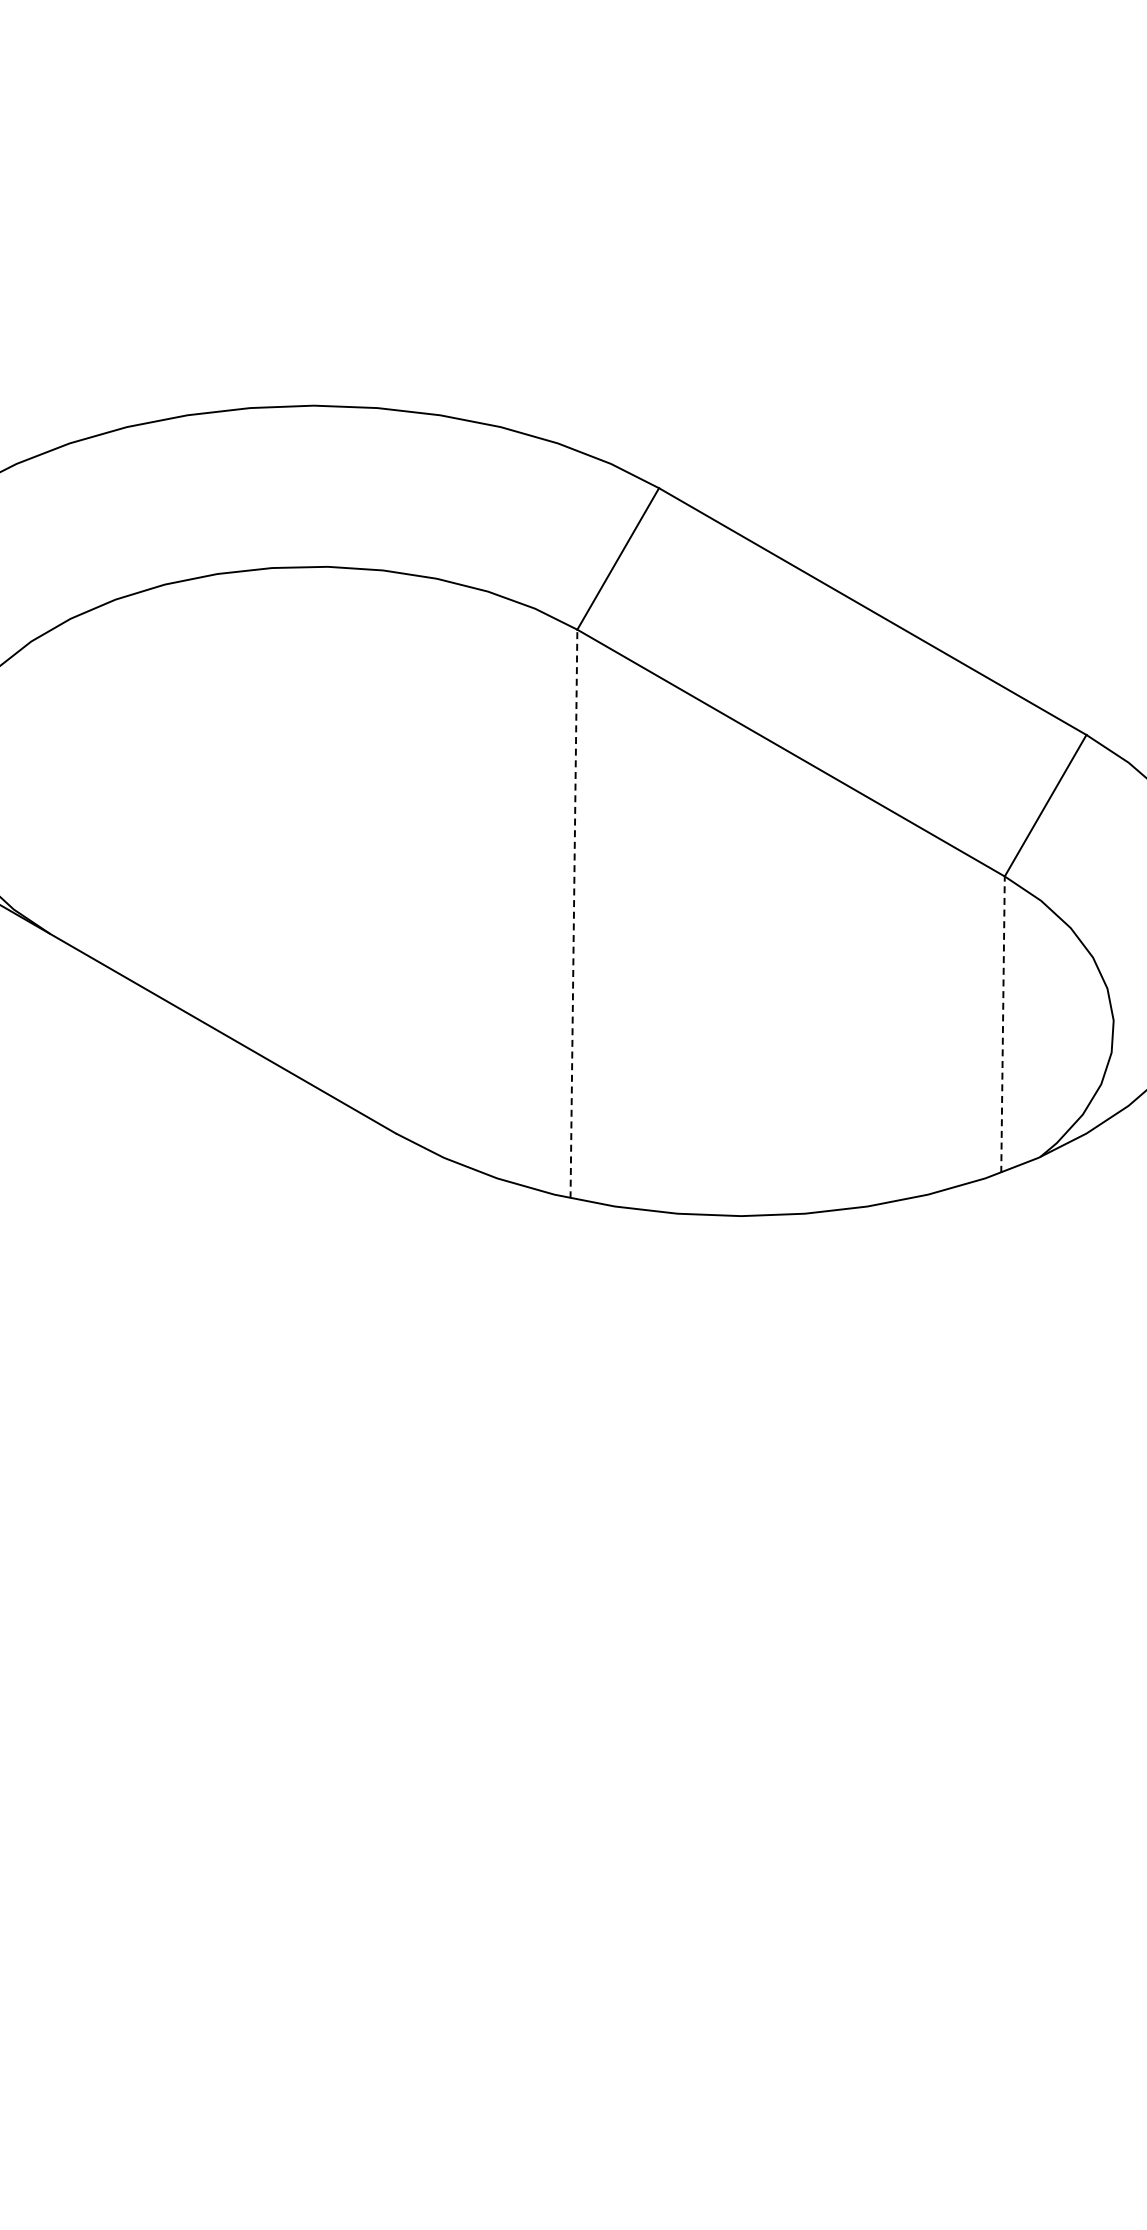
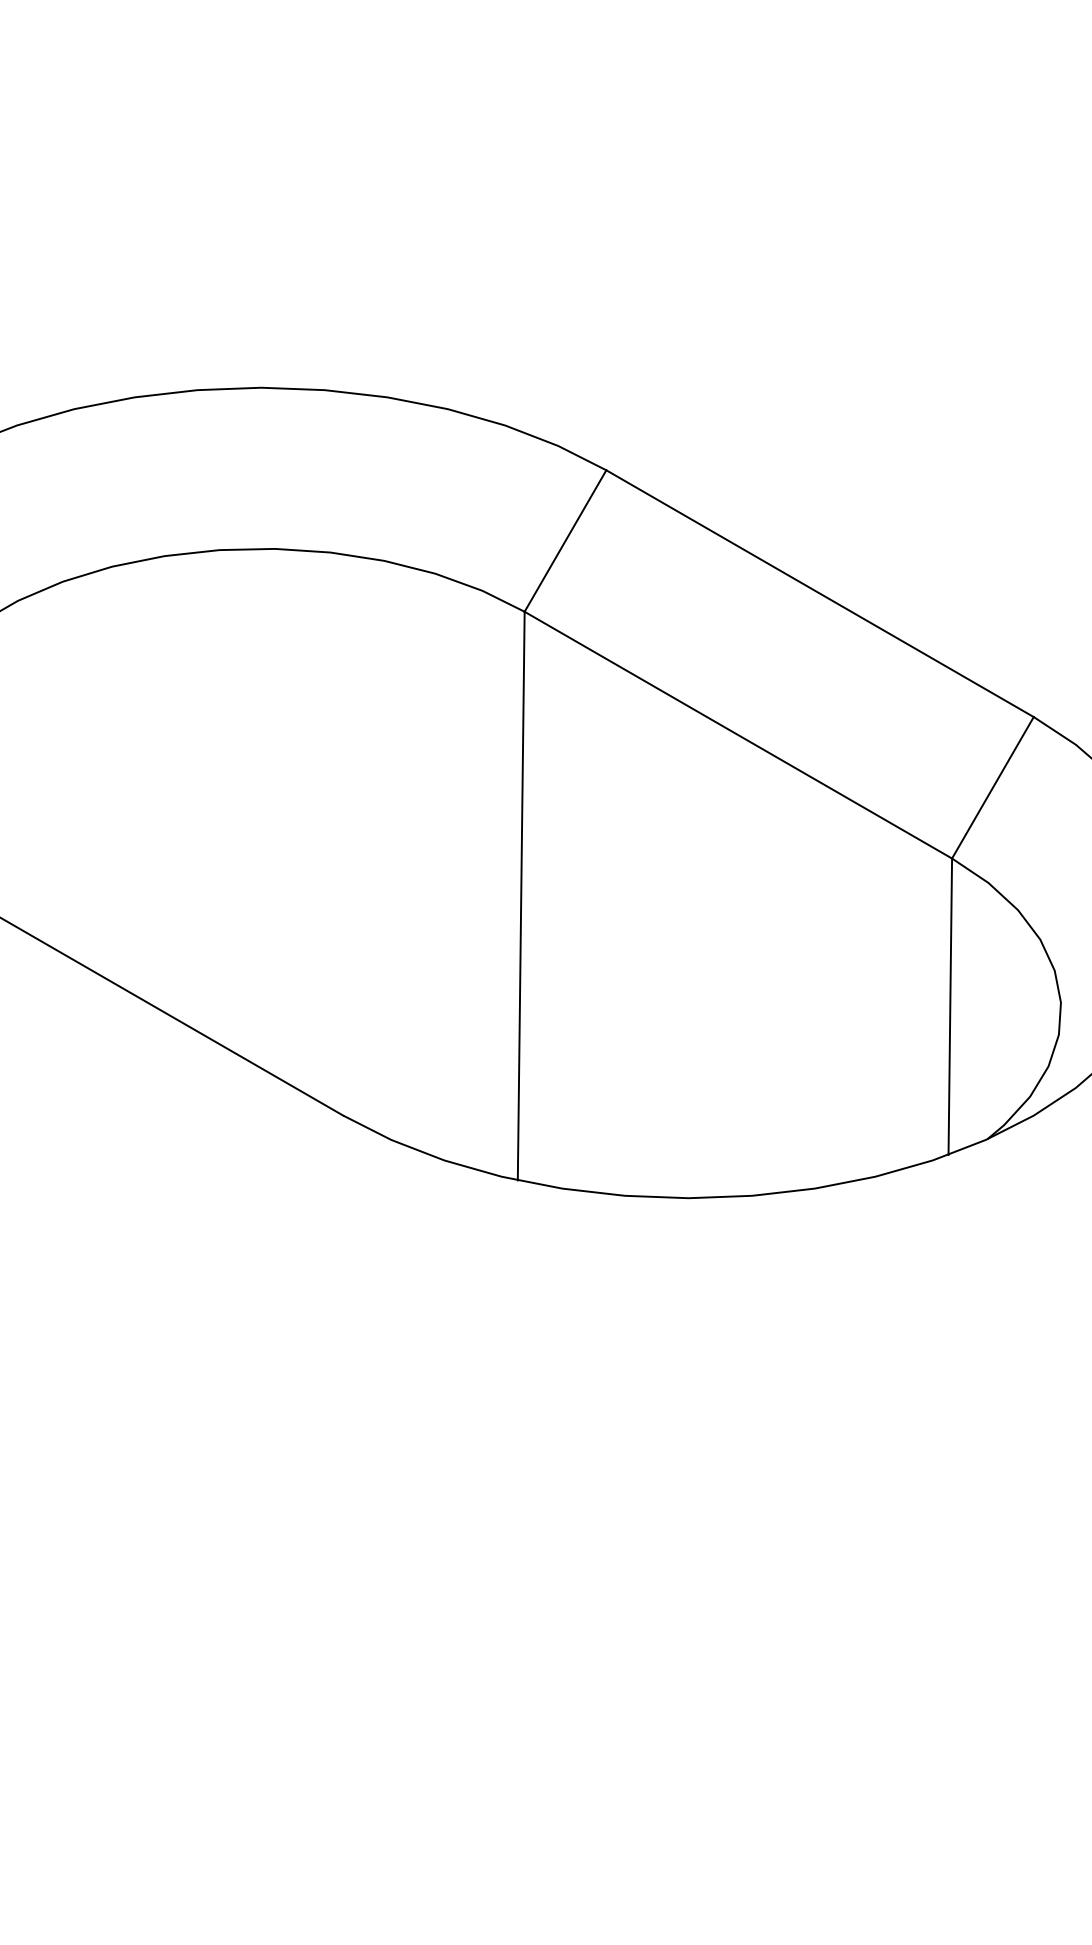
line: (573, 913) -> (520, 895), dashed -> solid
line: (1003, 1024) -> (950, 1006), dashed -> solid

